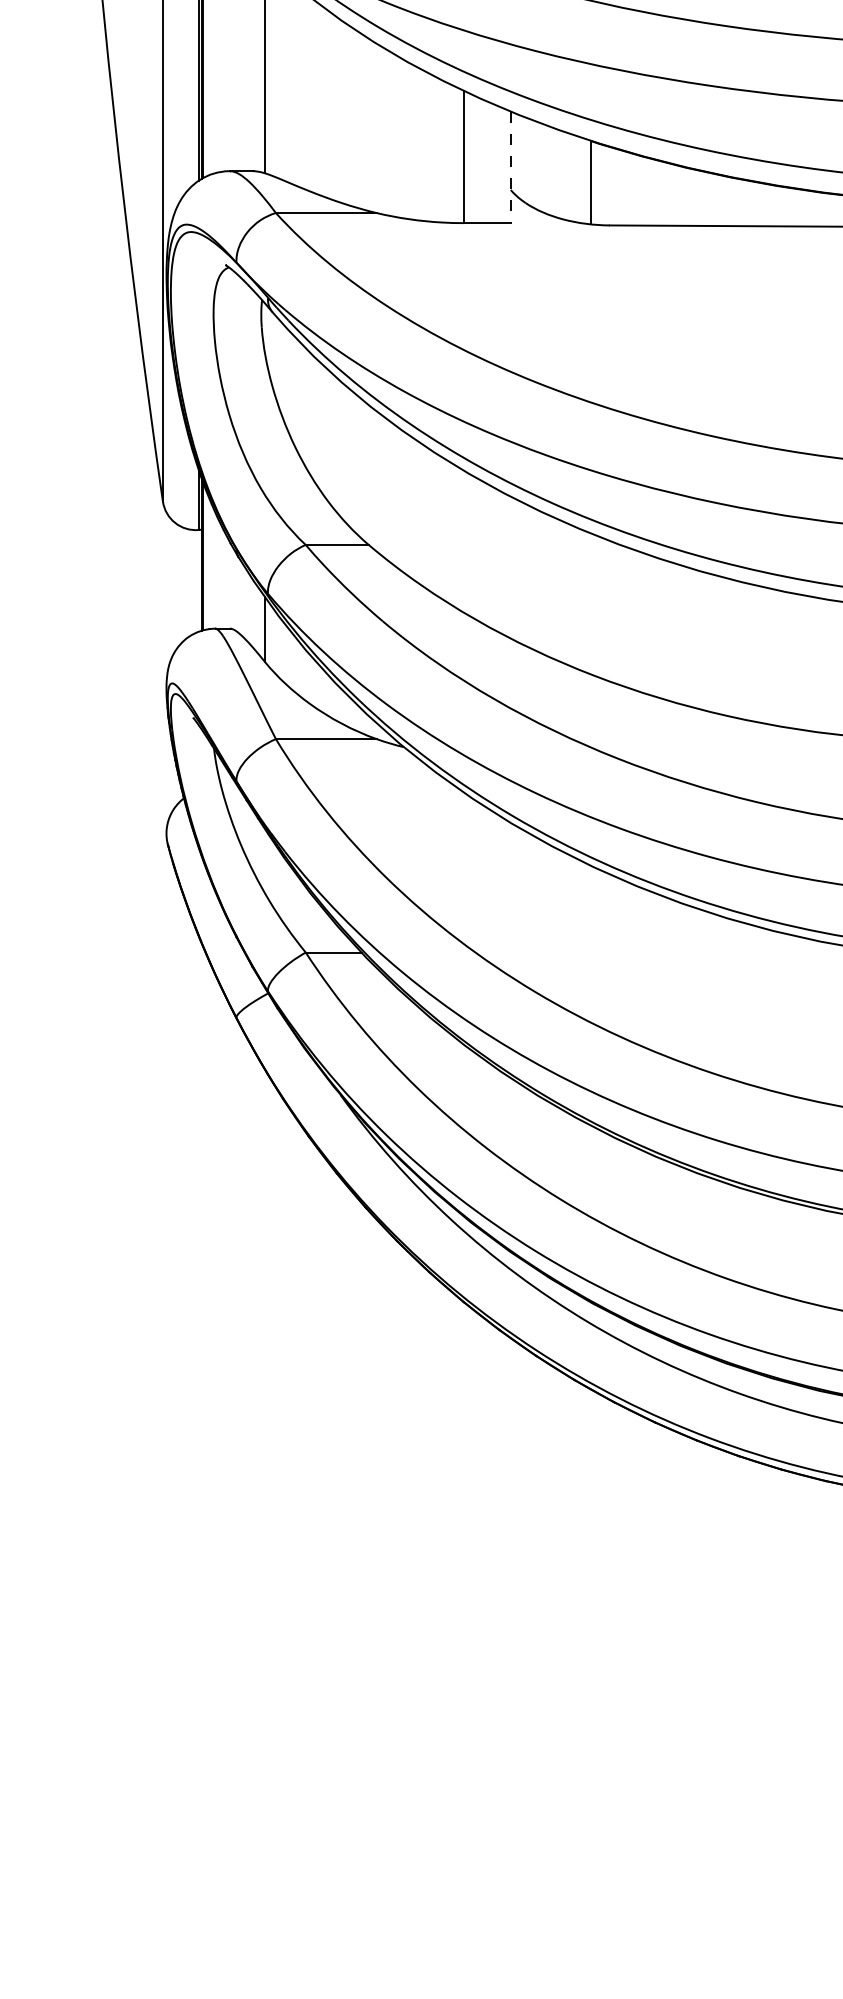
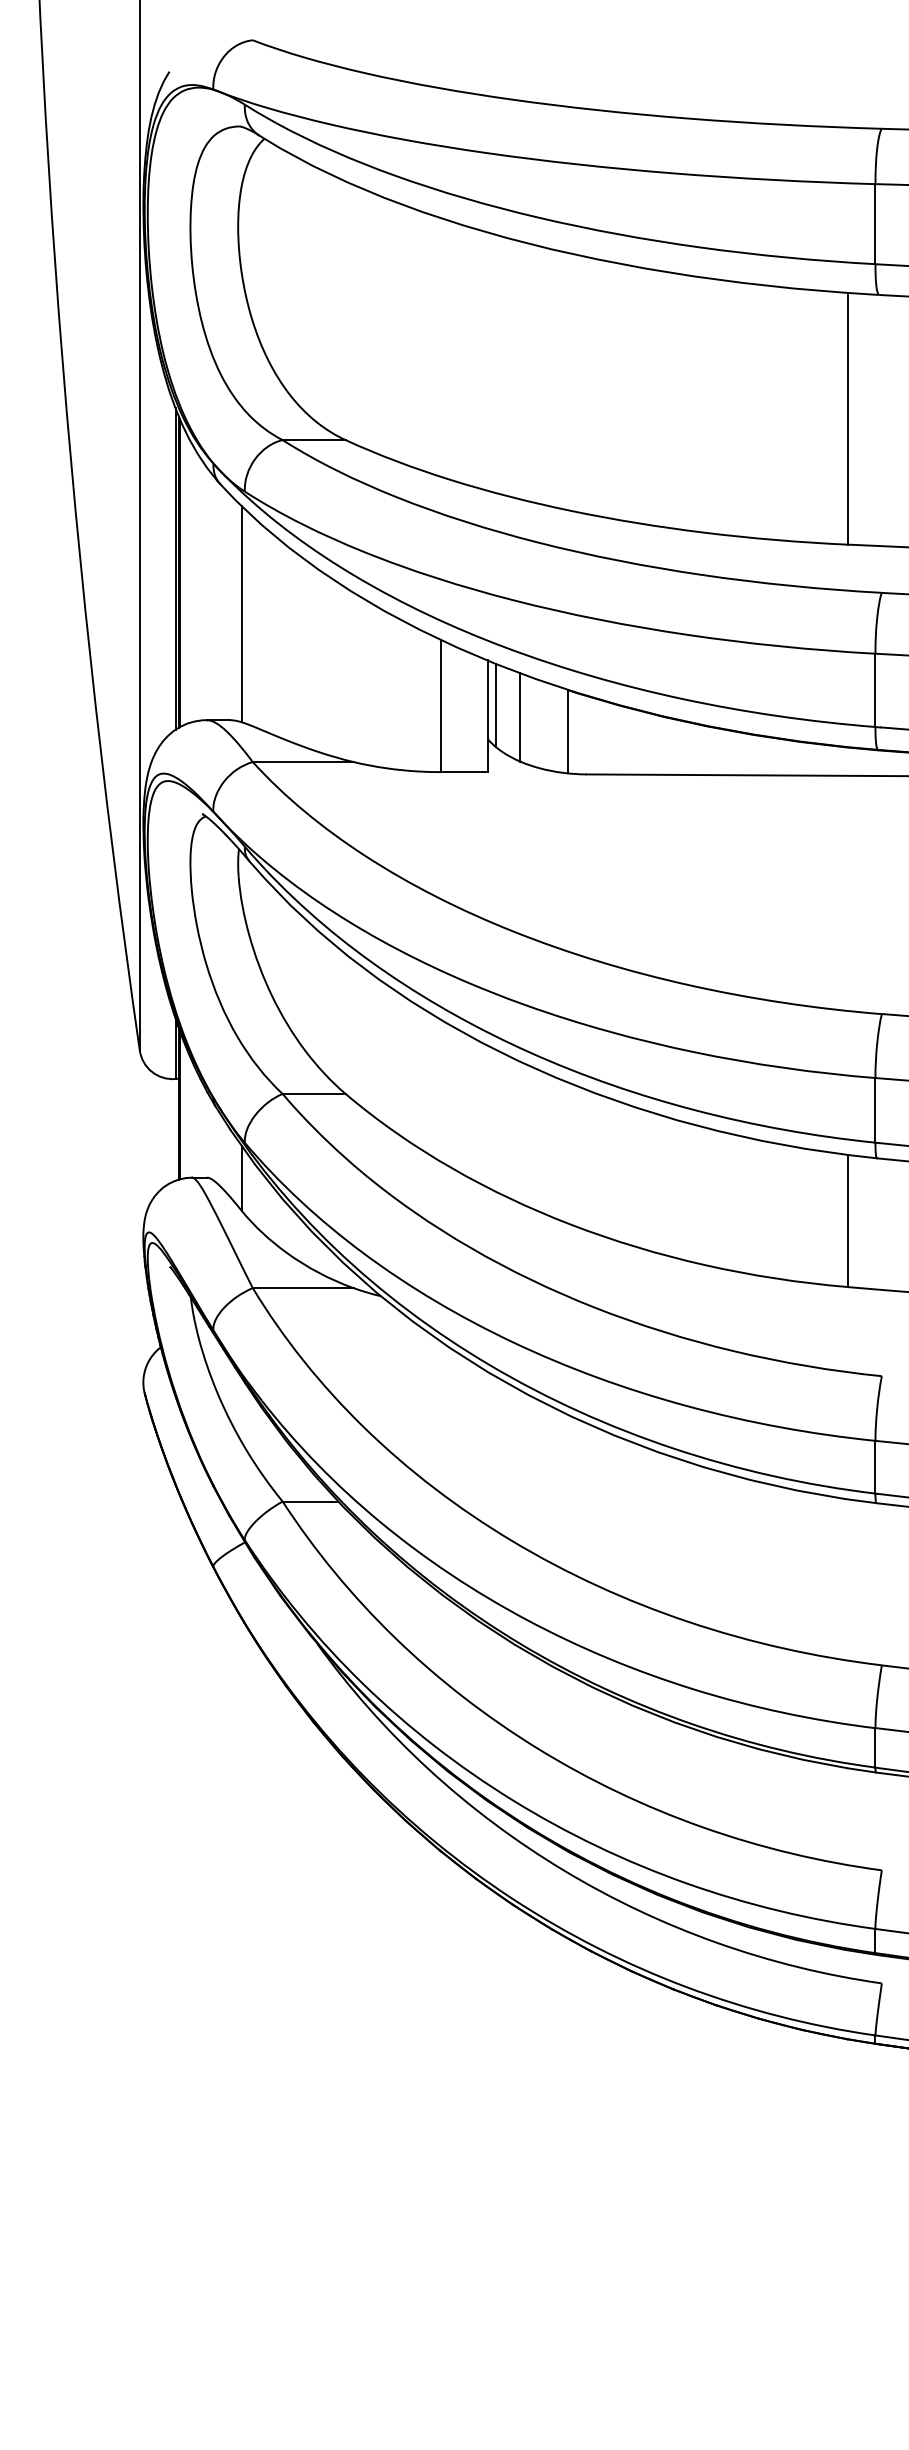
line: (518, 156) -> (495, 705), added
line: (510, 167) -> (487, 716), dashed -> solid
line: (543, 168) -> (520, 717), added

